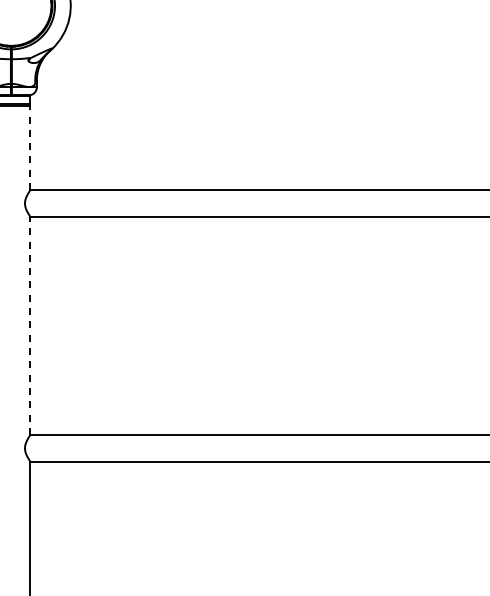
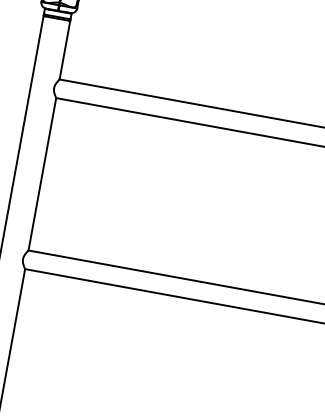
line: (30, 148) -> (64, 50), dashed -> solid
line: (30, 325) -> (42, 174), dashed -> solid

